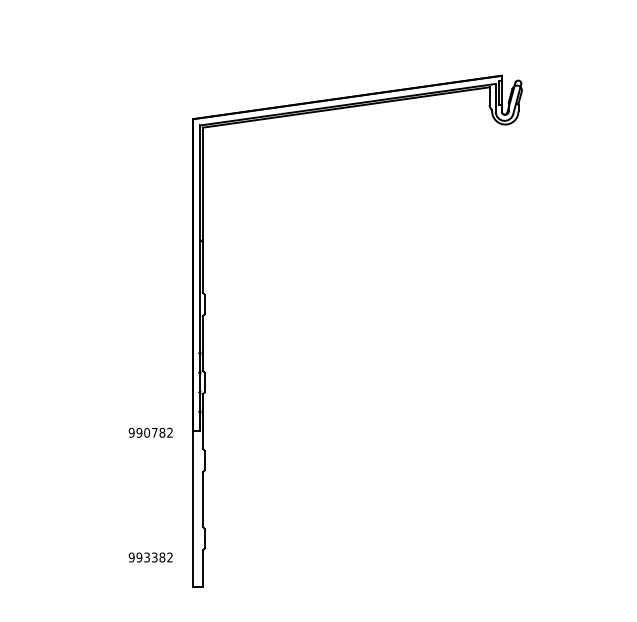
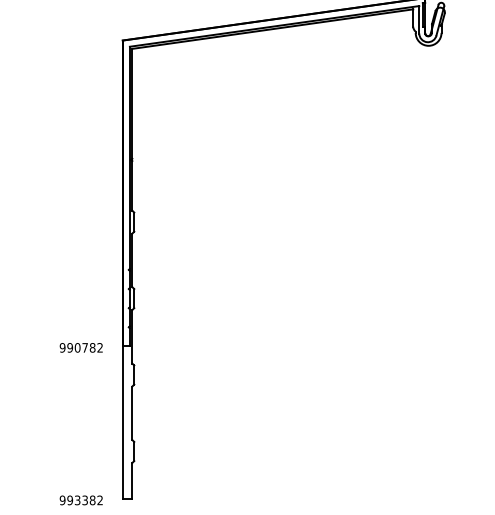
text: (150, 557) -> (80, 500), moved

